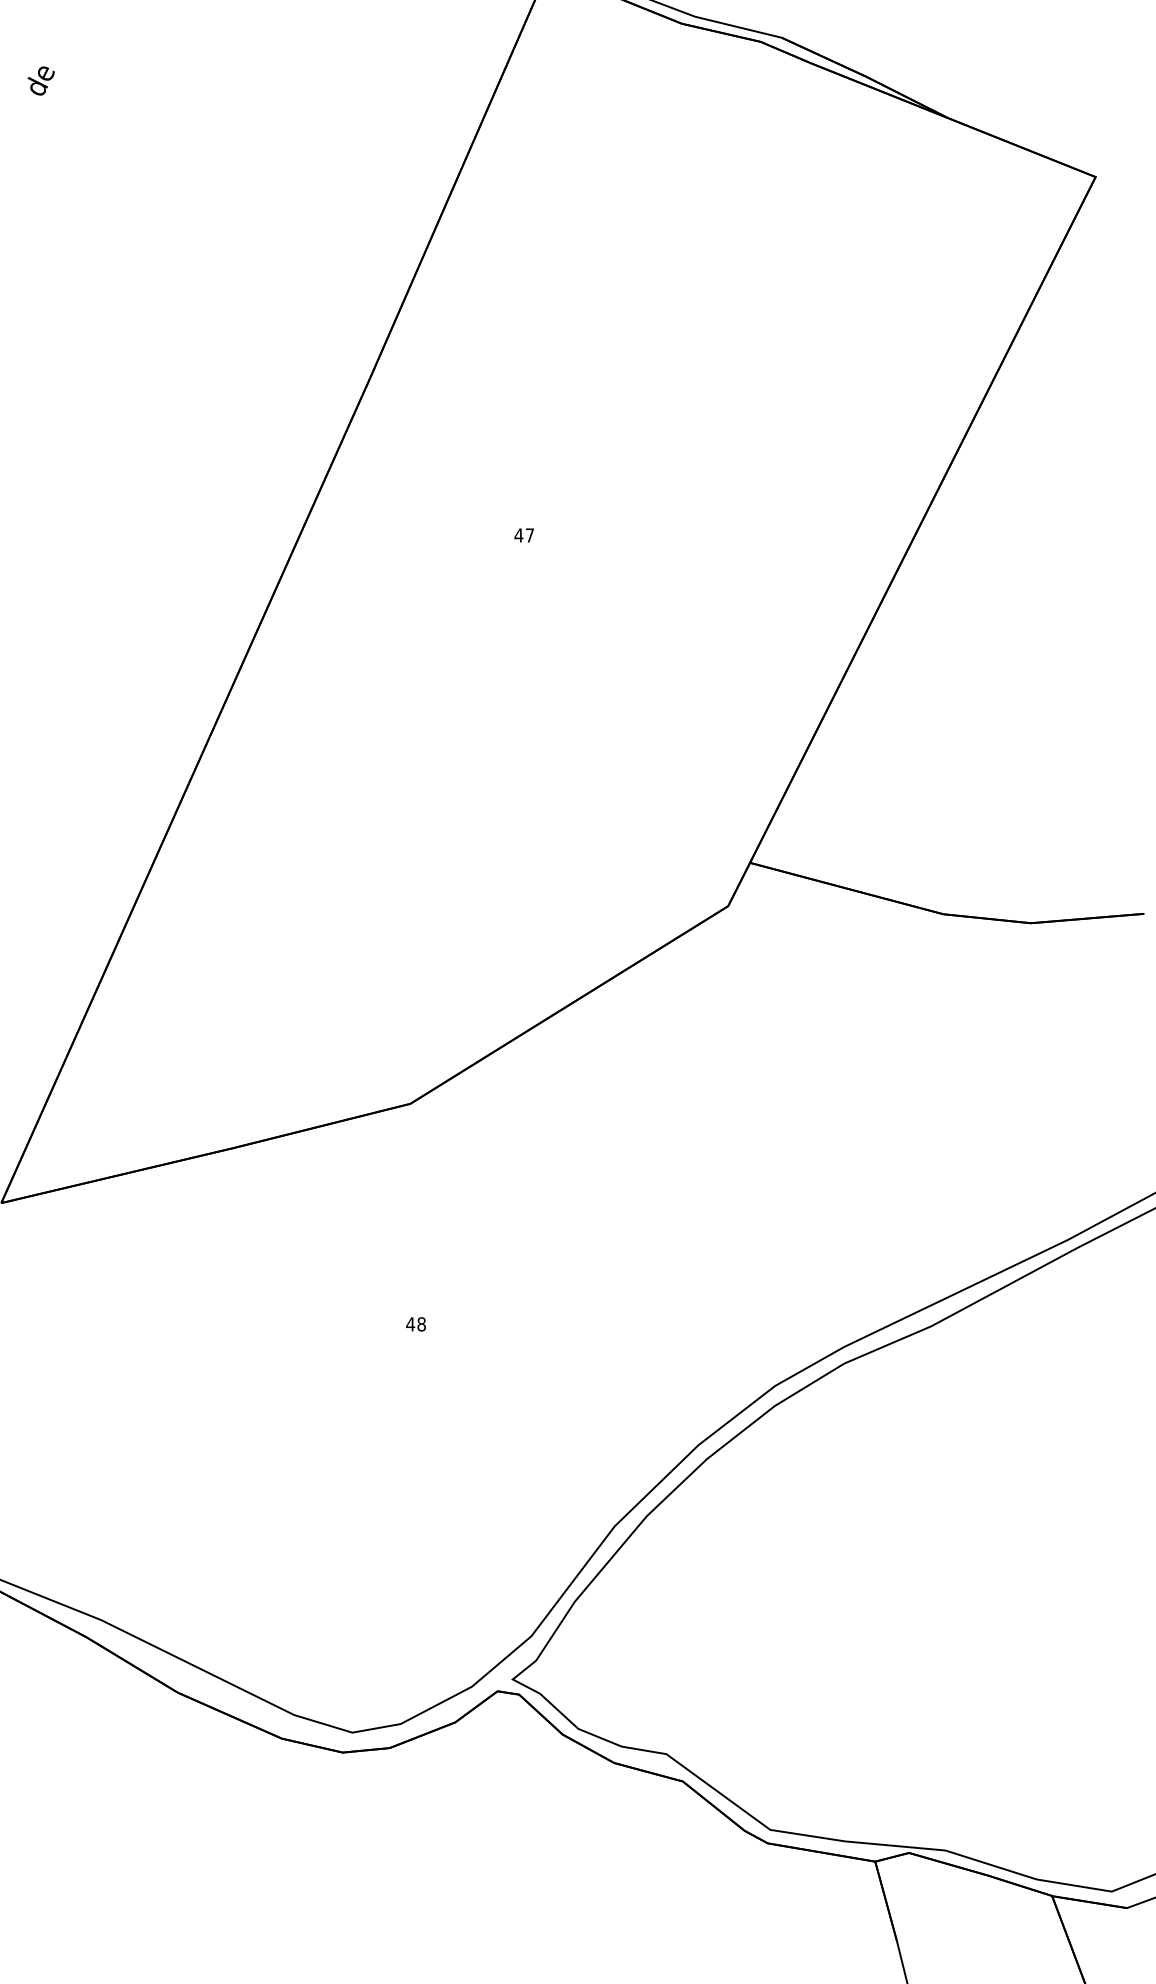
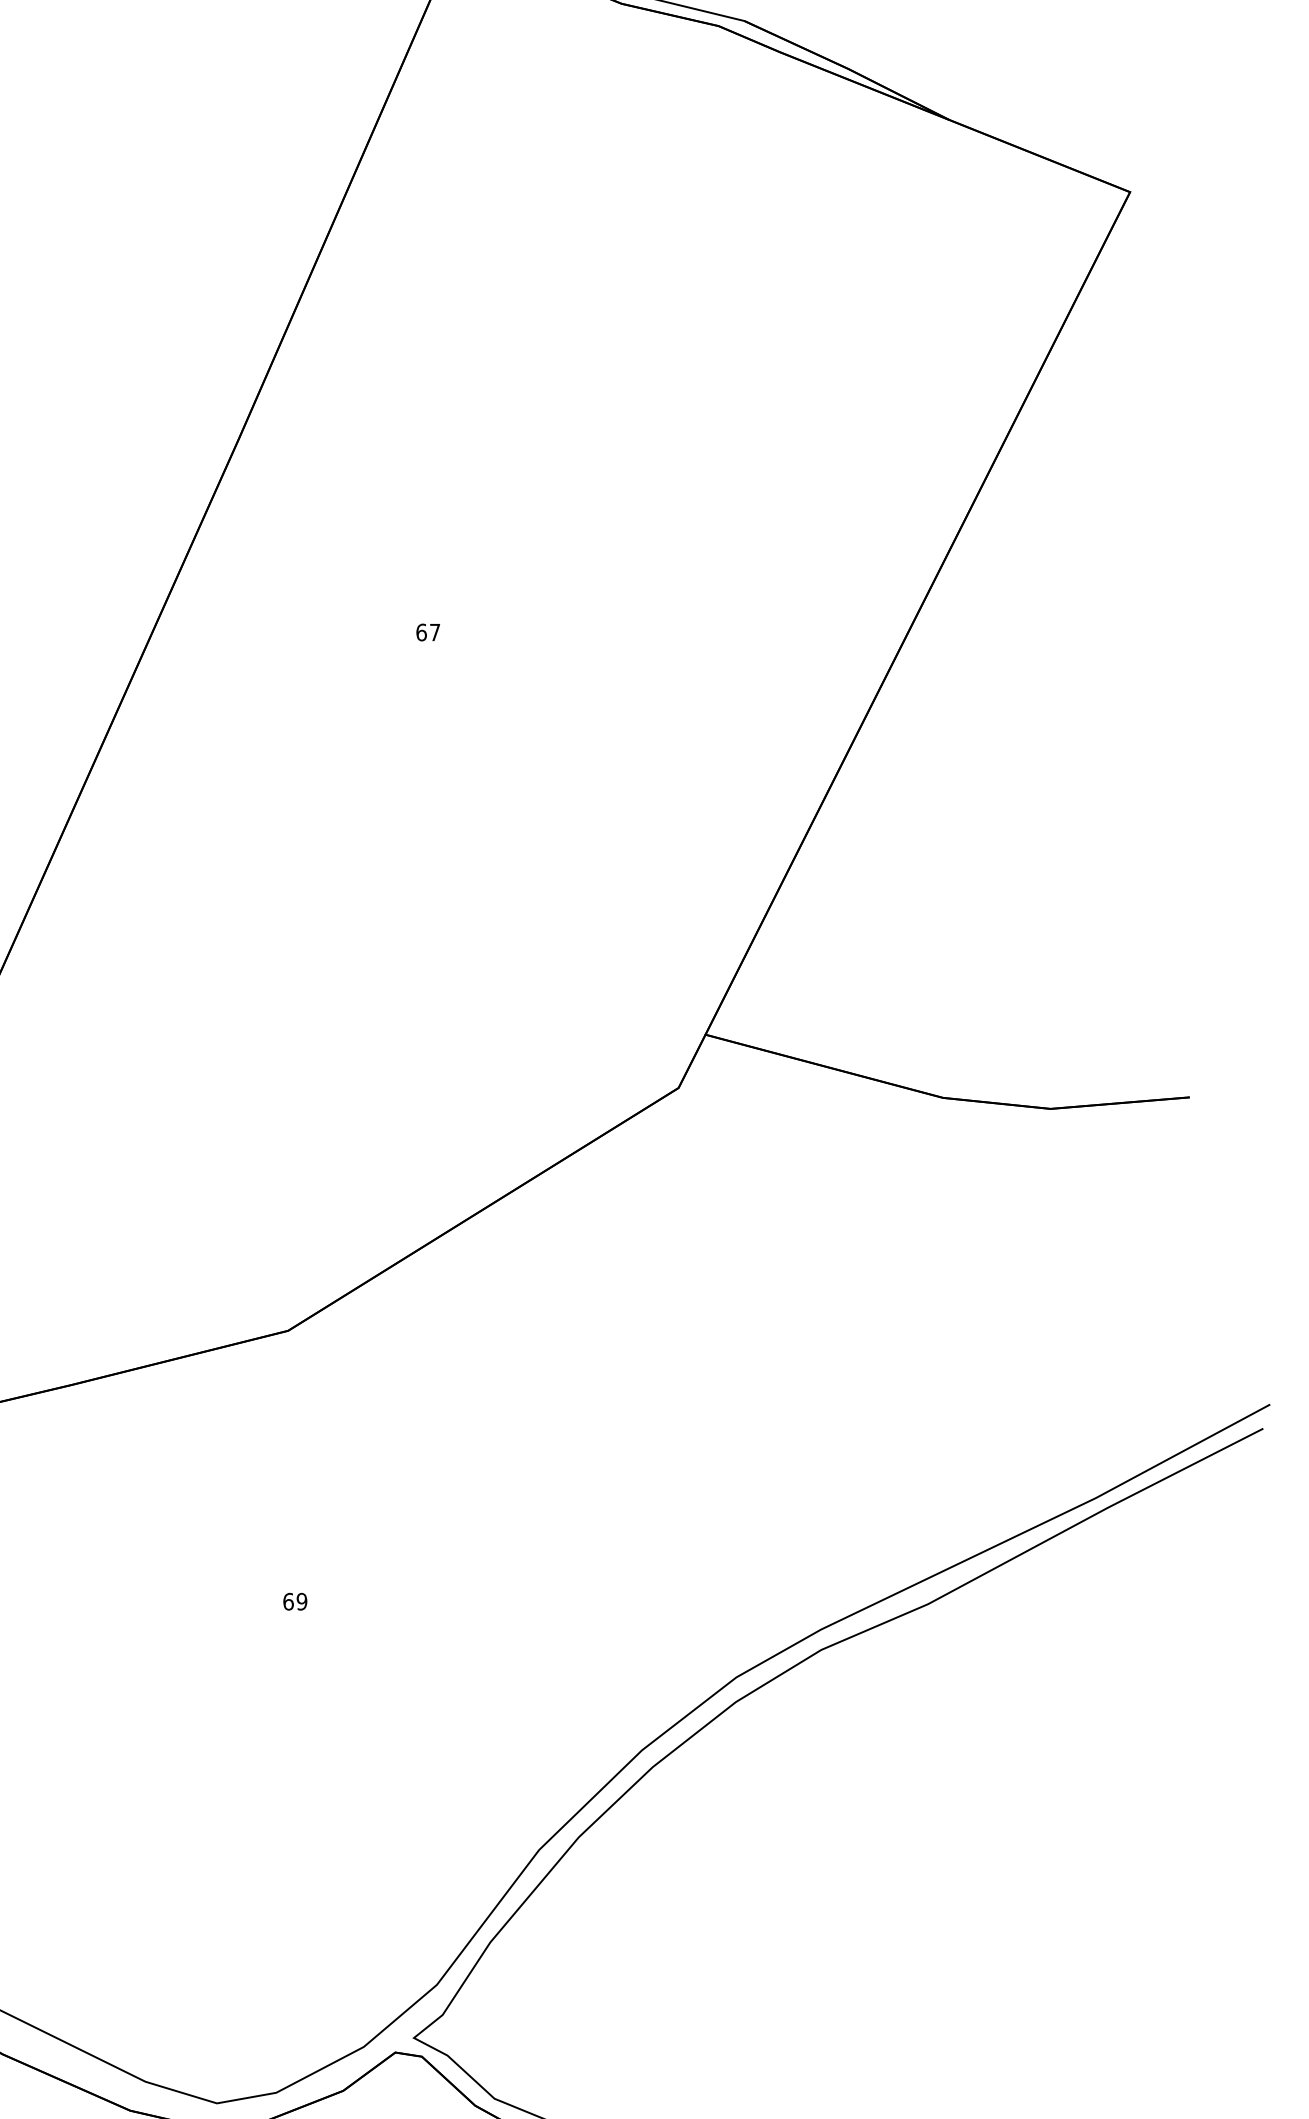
text: (518, 535) -> (421, 632), 47 -> 67
text: (415, 1324) -> (294, 1601), 48 -> 69

